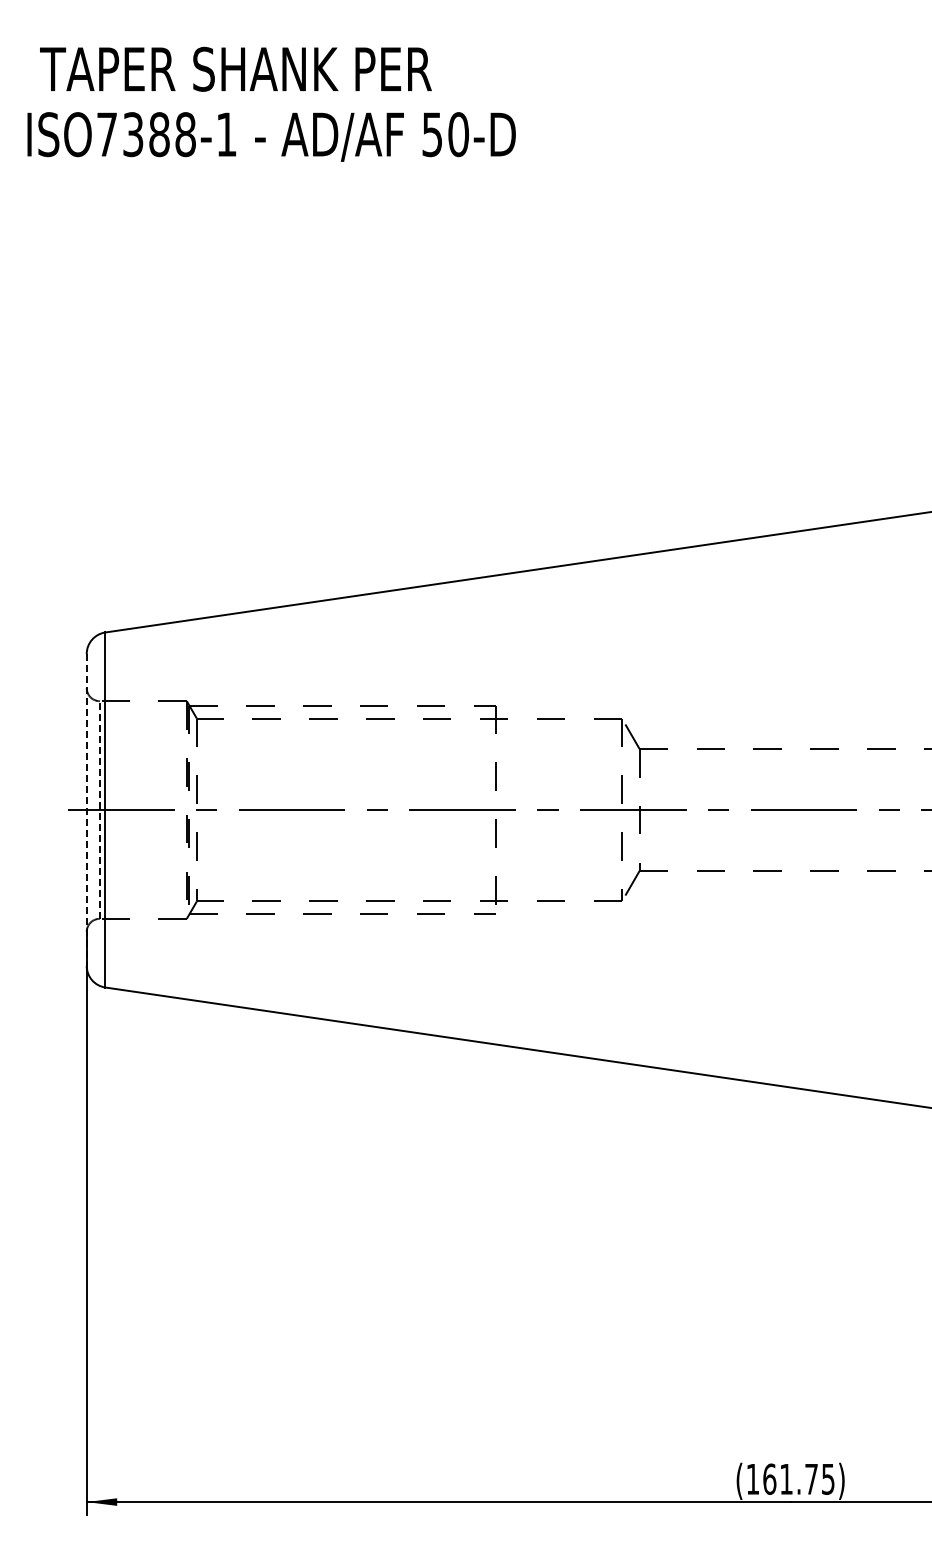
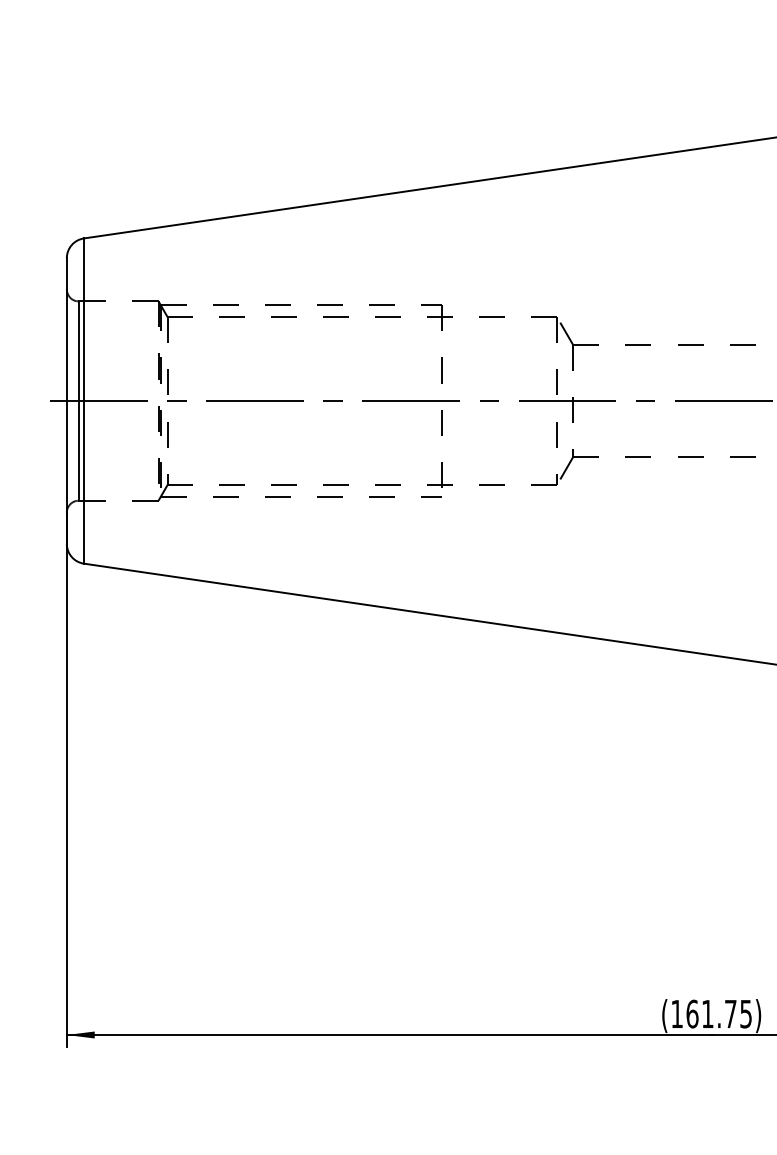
line: (86, 810) -> (66, 401), dashed -> solid
line: (99, 810) -> (78, 401), dashed -> solid

